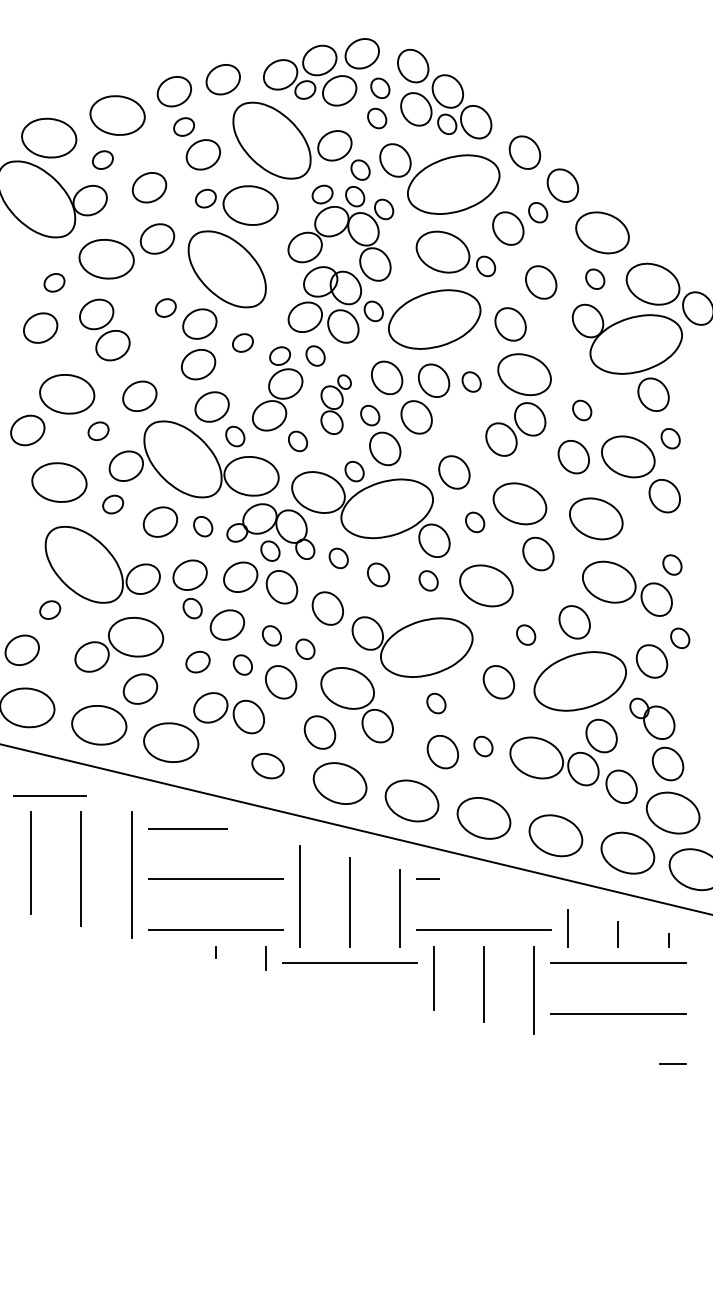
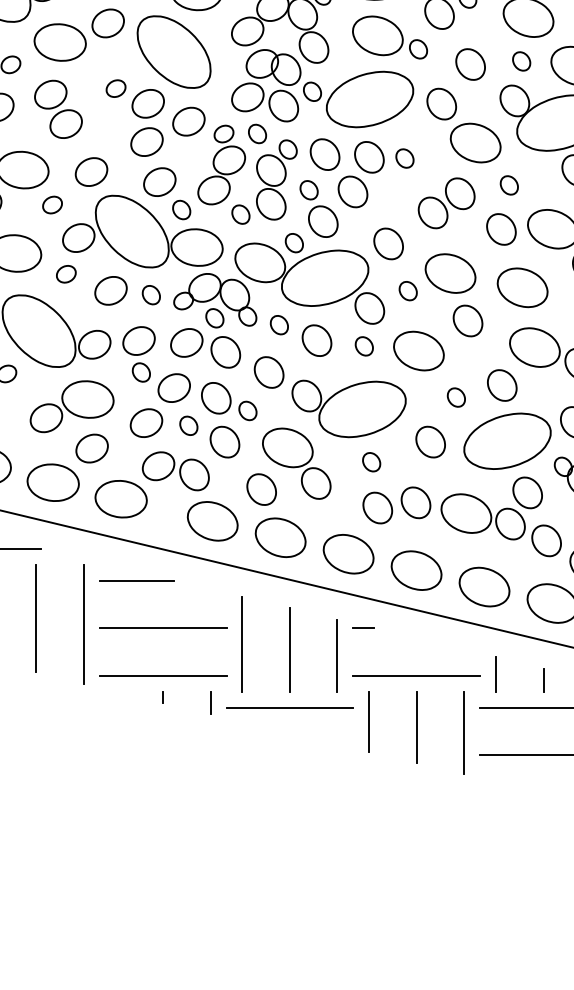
part: (242, 342) -> (188, 121), size x1.67
part: (524, 374) -> (475, 142), moved
part: (336, 404) -> (277, 179), size x1.43
part: (378, 574) -> (316, 340), size x1.43
part: (271, 635) -> (215, 397), size x1.67
part: (197, 661) -> (145, 422), size x1.43
part: (483, 746) -> (416, 502), size x1.67
part: (267, 765) -> (212, 520), size x1.67

